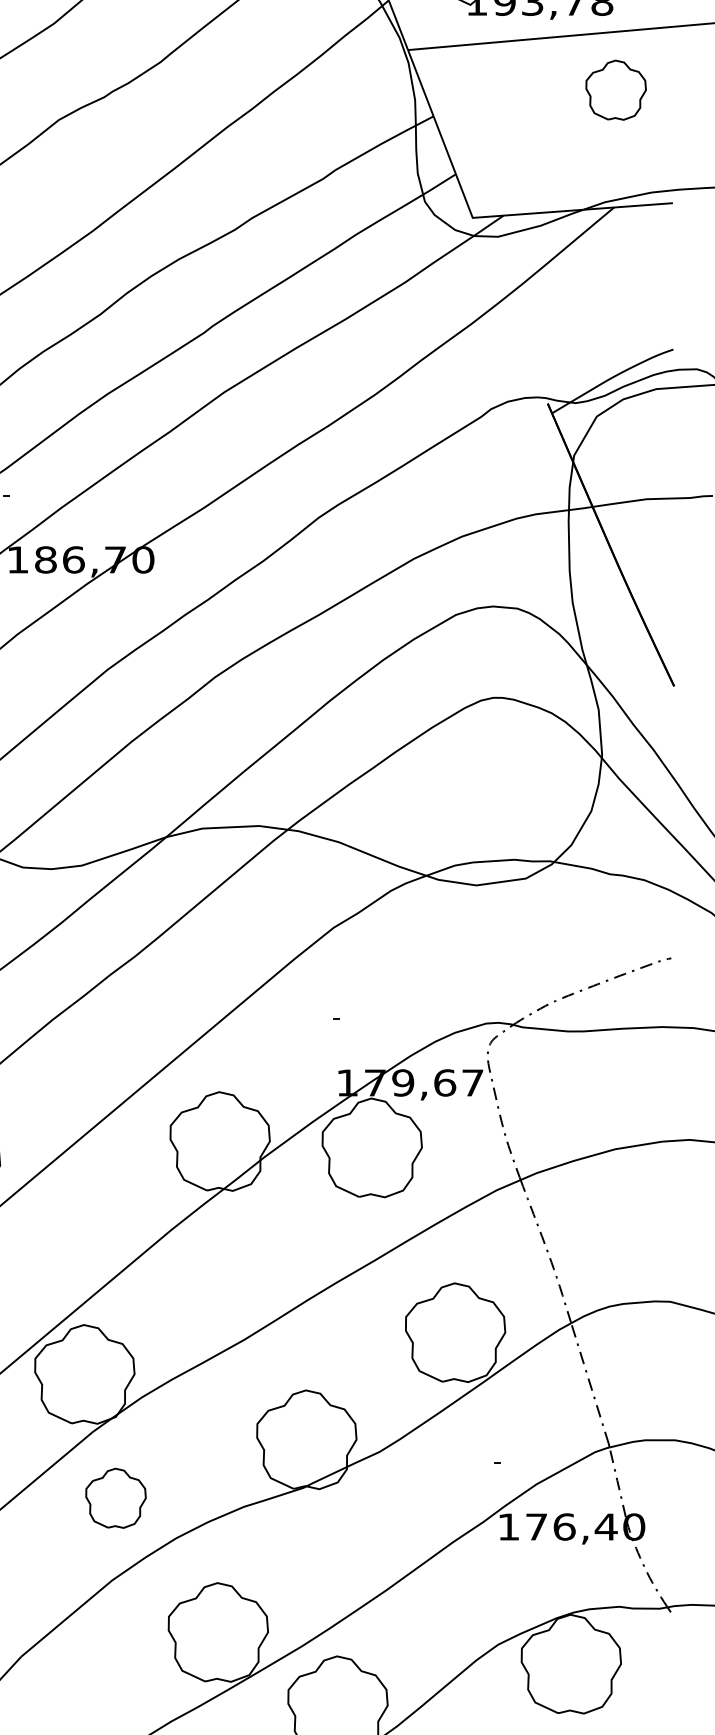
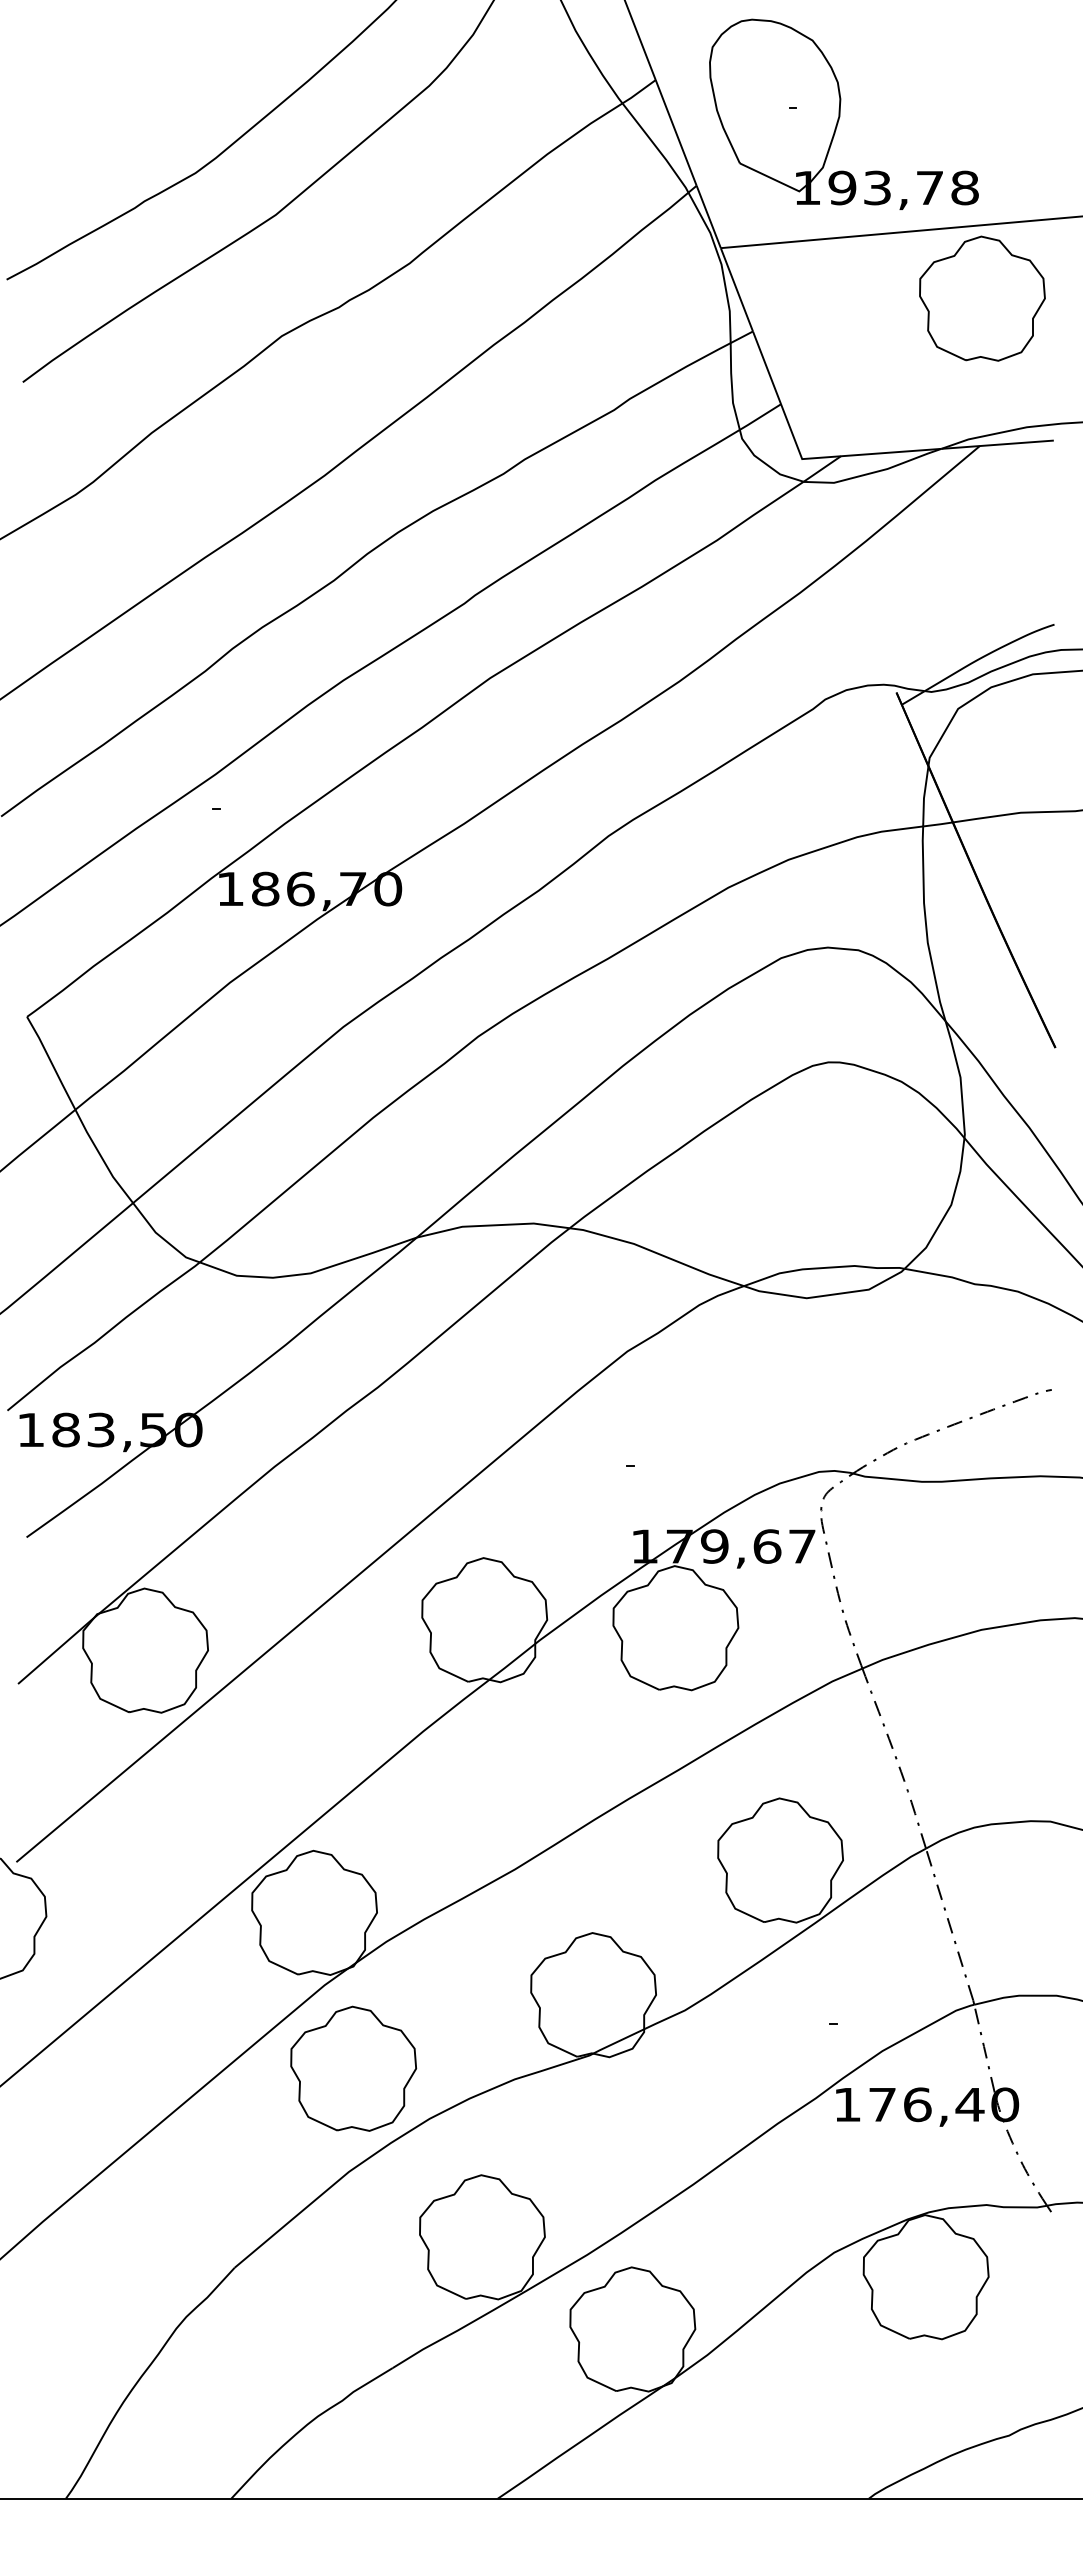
part: (616, 90) -> (982, 298), size x1.67
part: (115, 1498) -> (353, 2068), size x1.67

